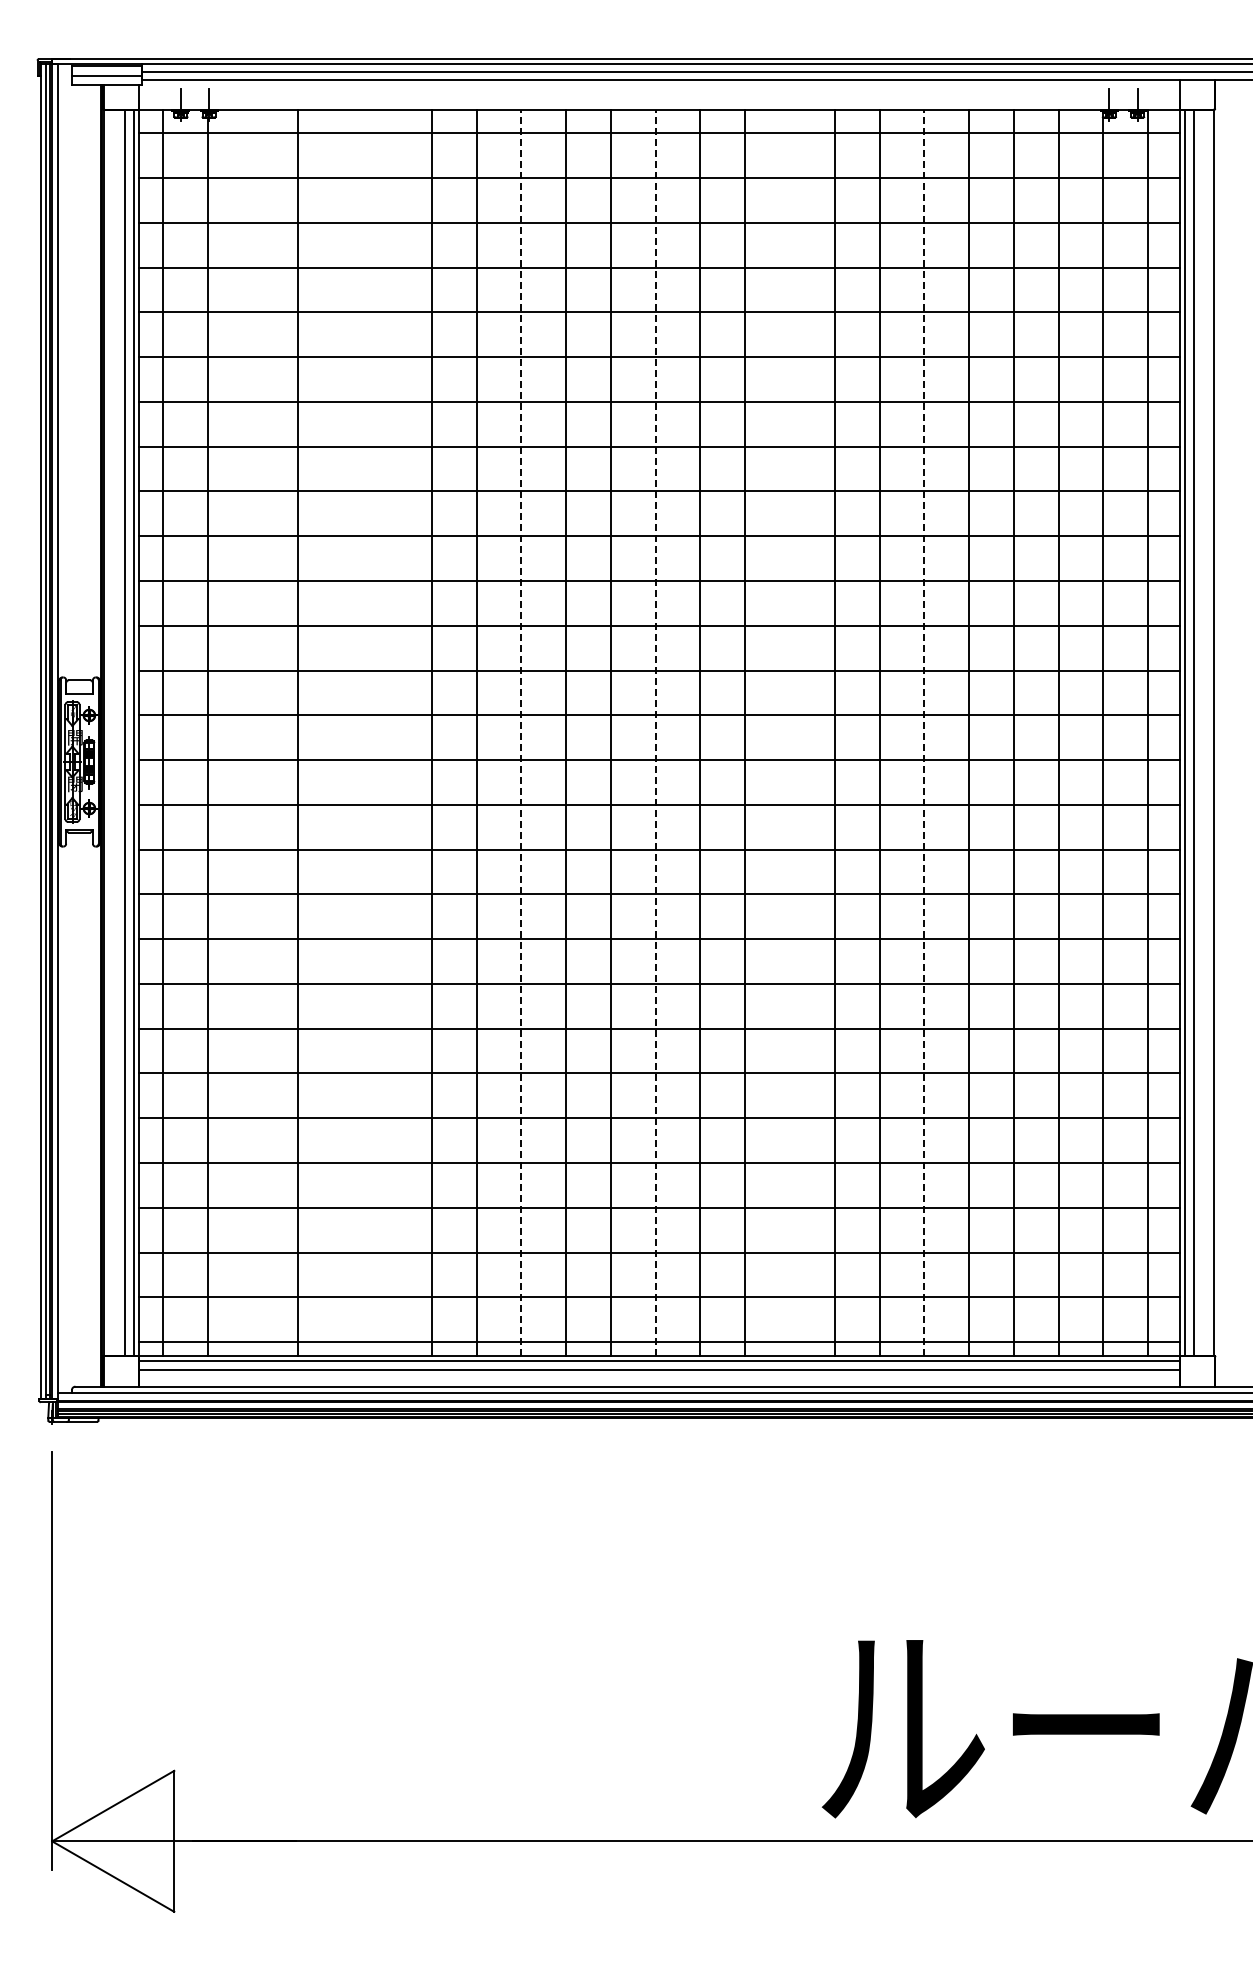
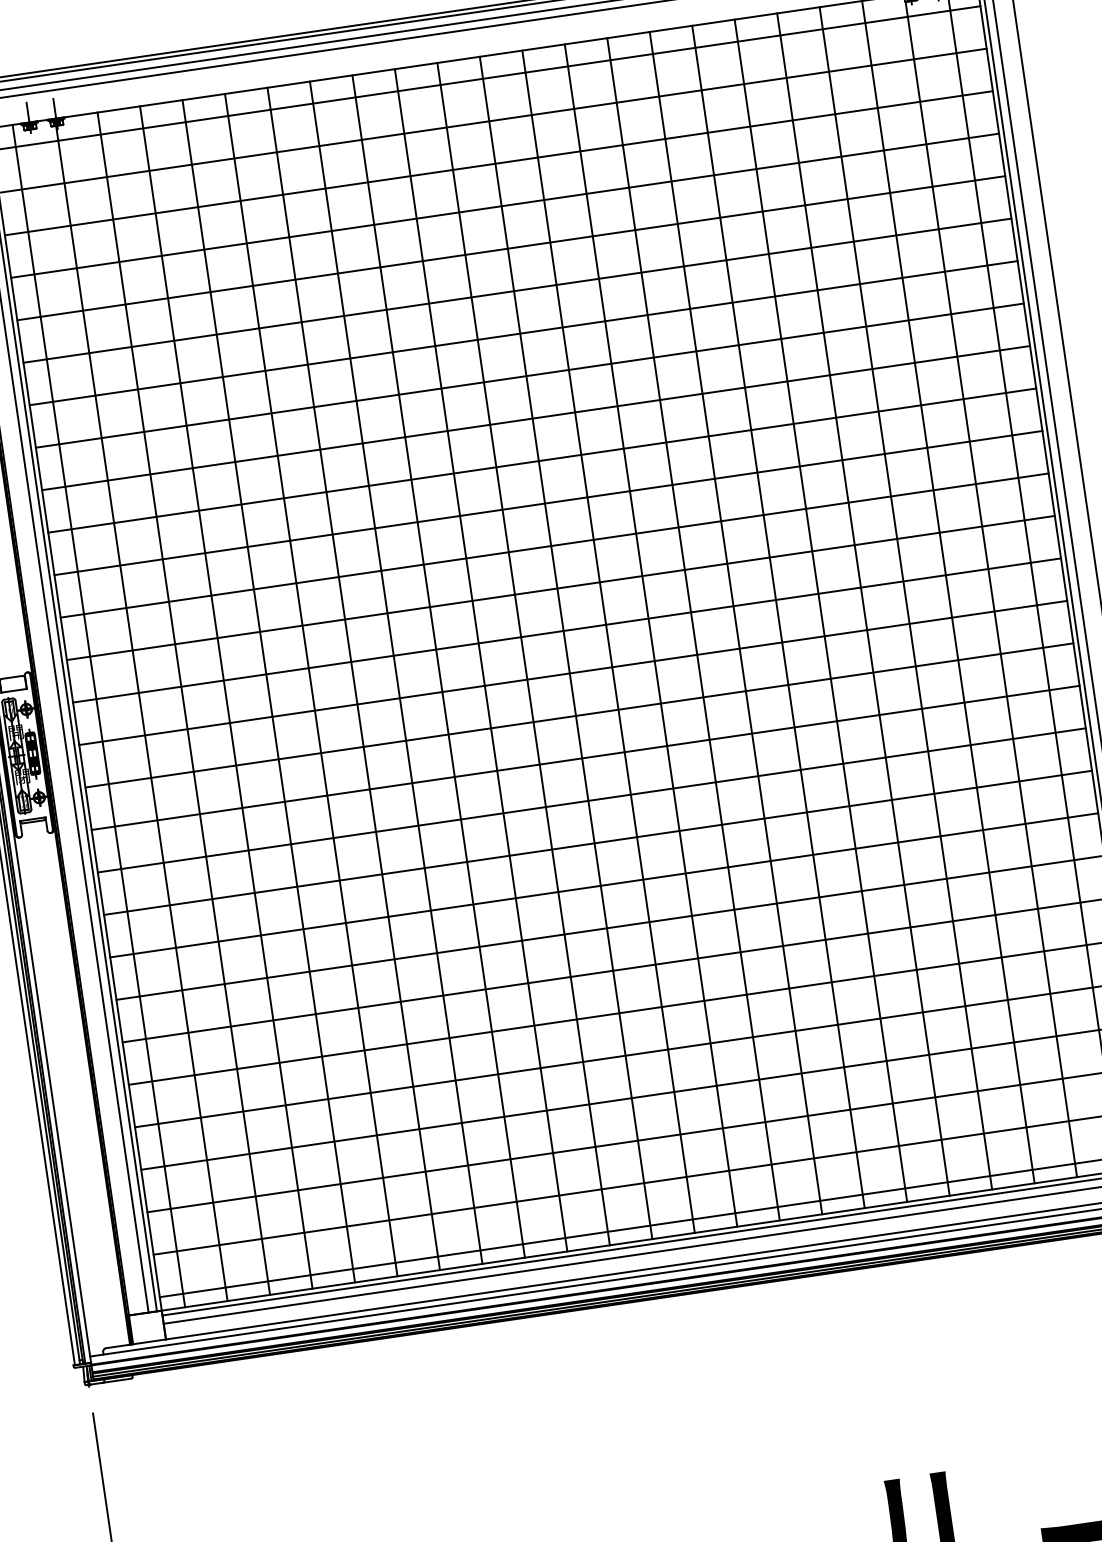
line: (521, 732) -> (438, 665), dashed -> solid
line: (655, 732) -> (565, 647), dashed -> solid
line: (924, 732) -> (821, 610), dashed -> solid
line: (252, 733) -> (183, 704), added
line: (342, 733) -> (269, 691), added
line: (387, 733) -> (311, 685), added
line: (789, 733) -> (693, 629), added

